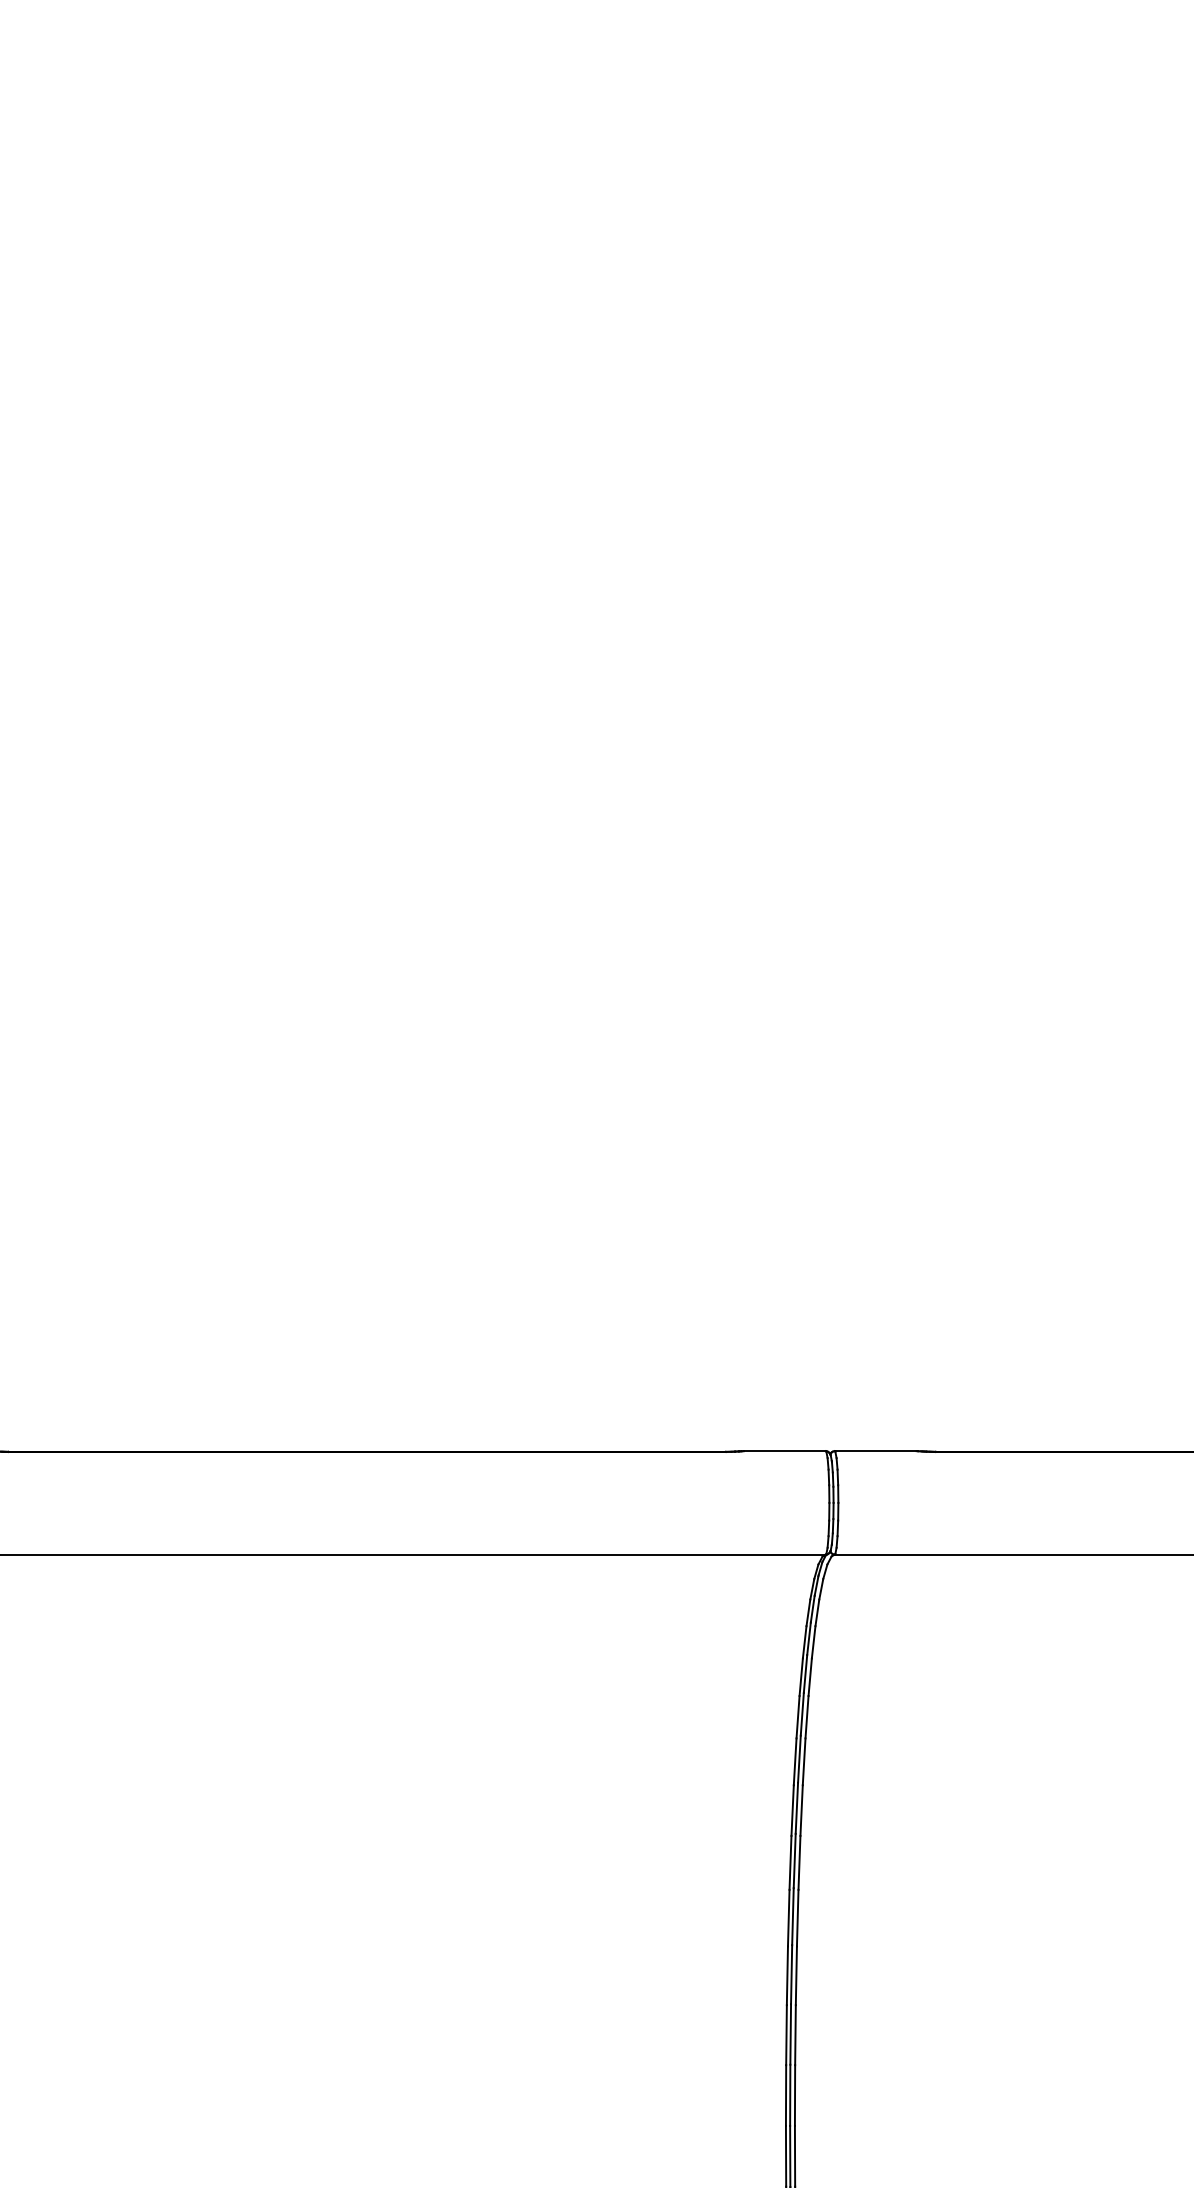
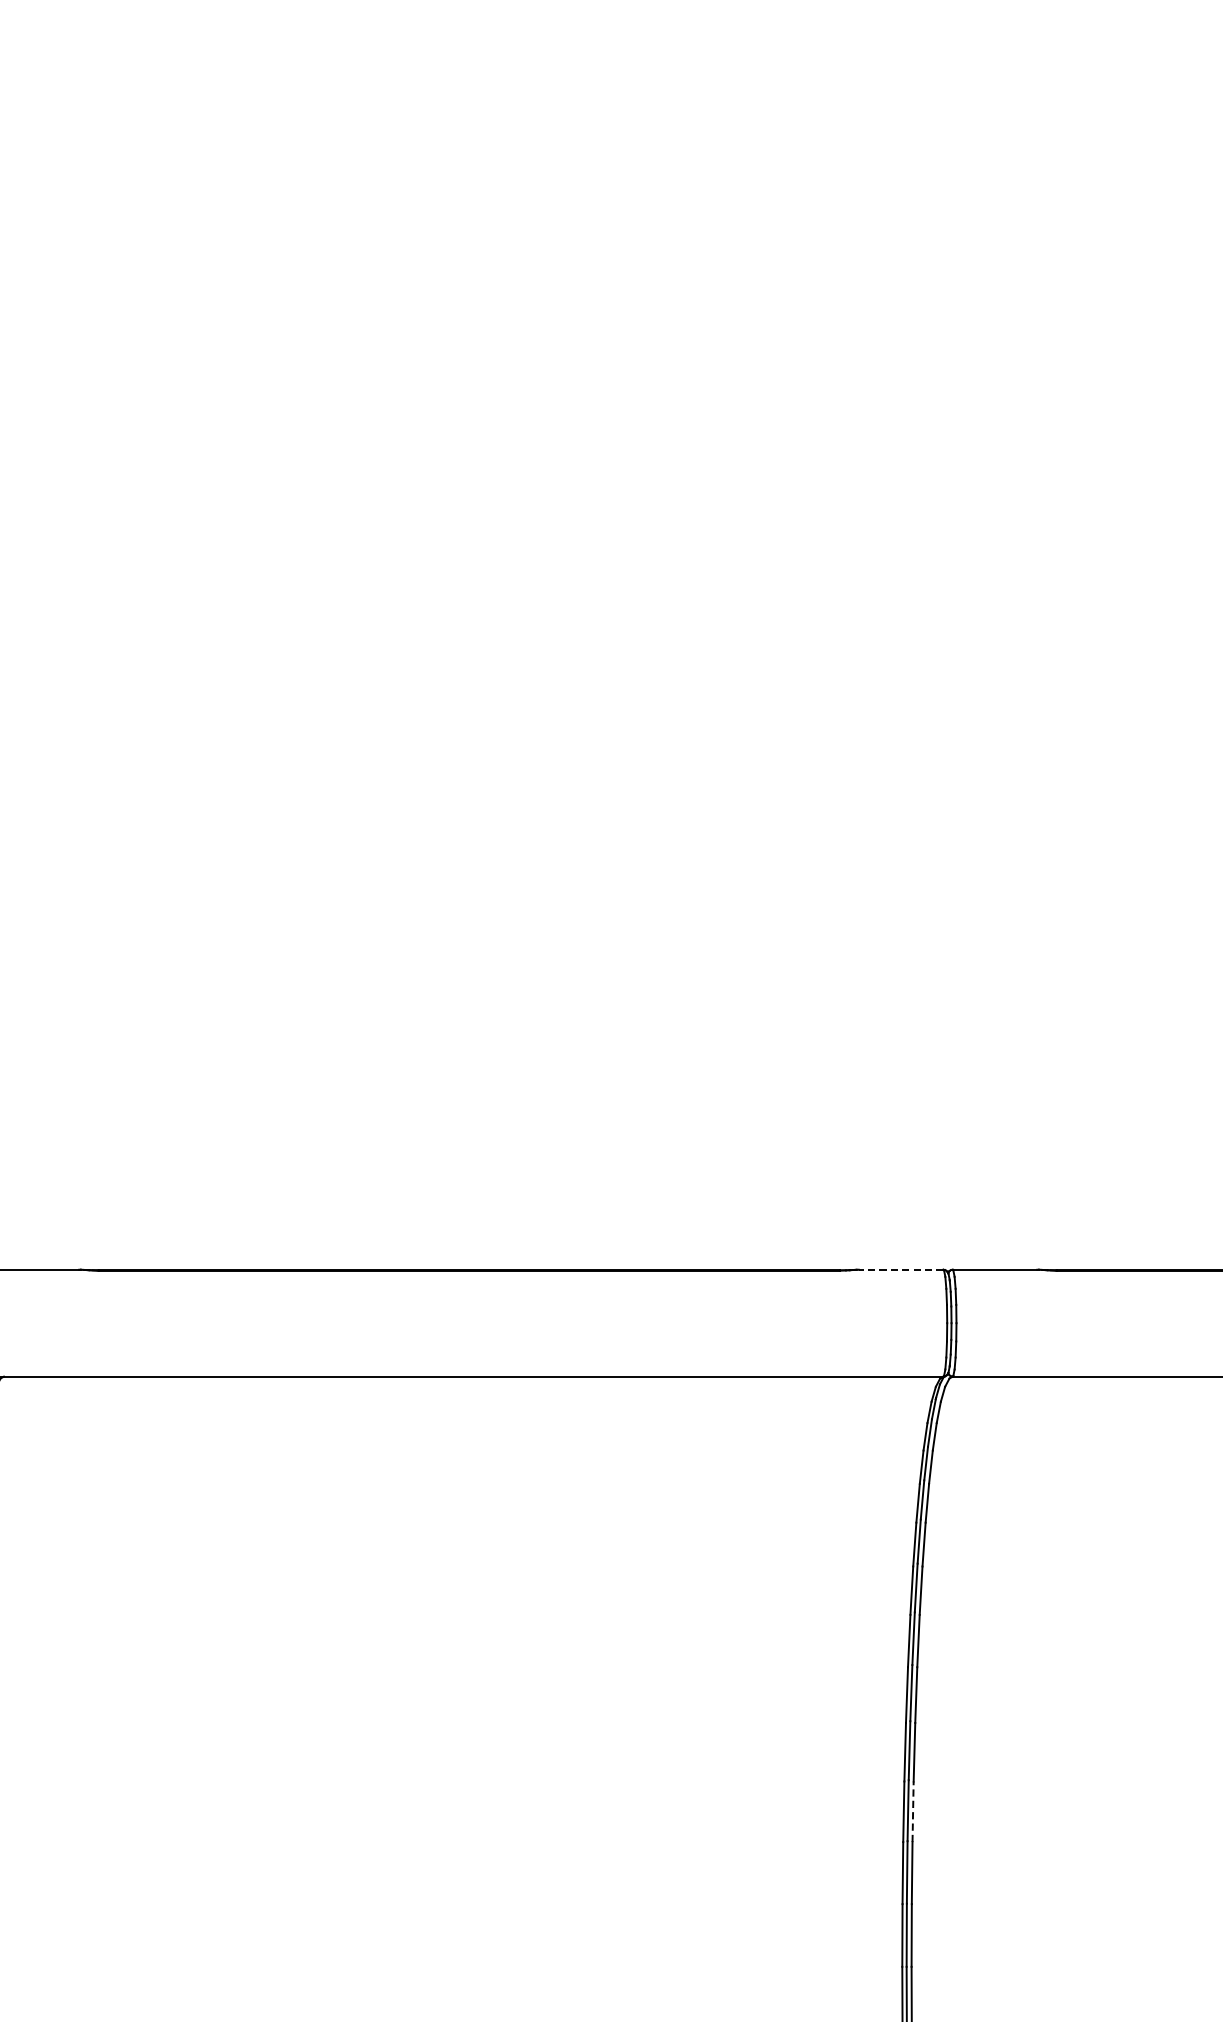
line: (784, 1451) -> (900, 1270), solid -> dashed
line: (796, 1975) -> (913, 1811), solid -> dashed

